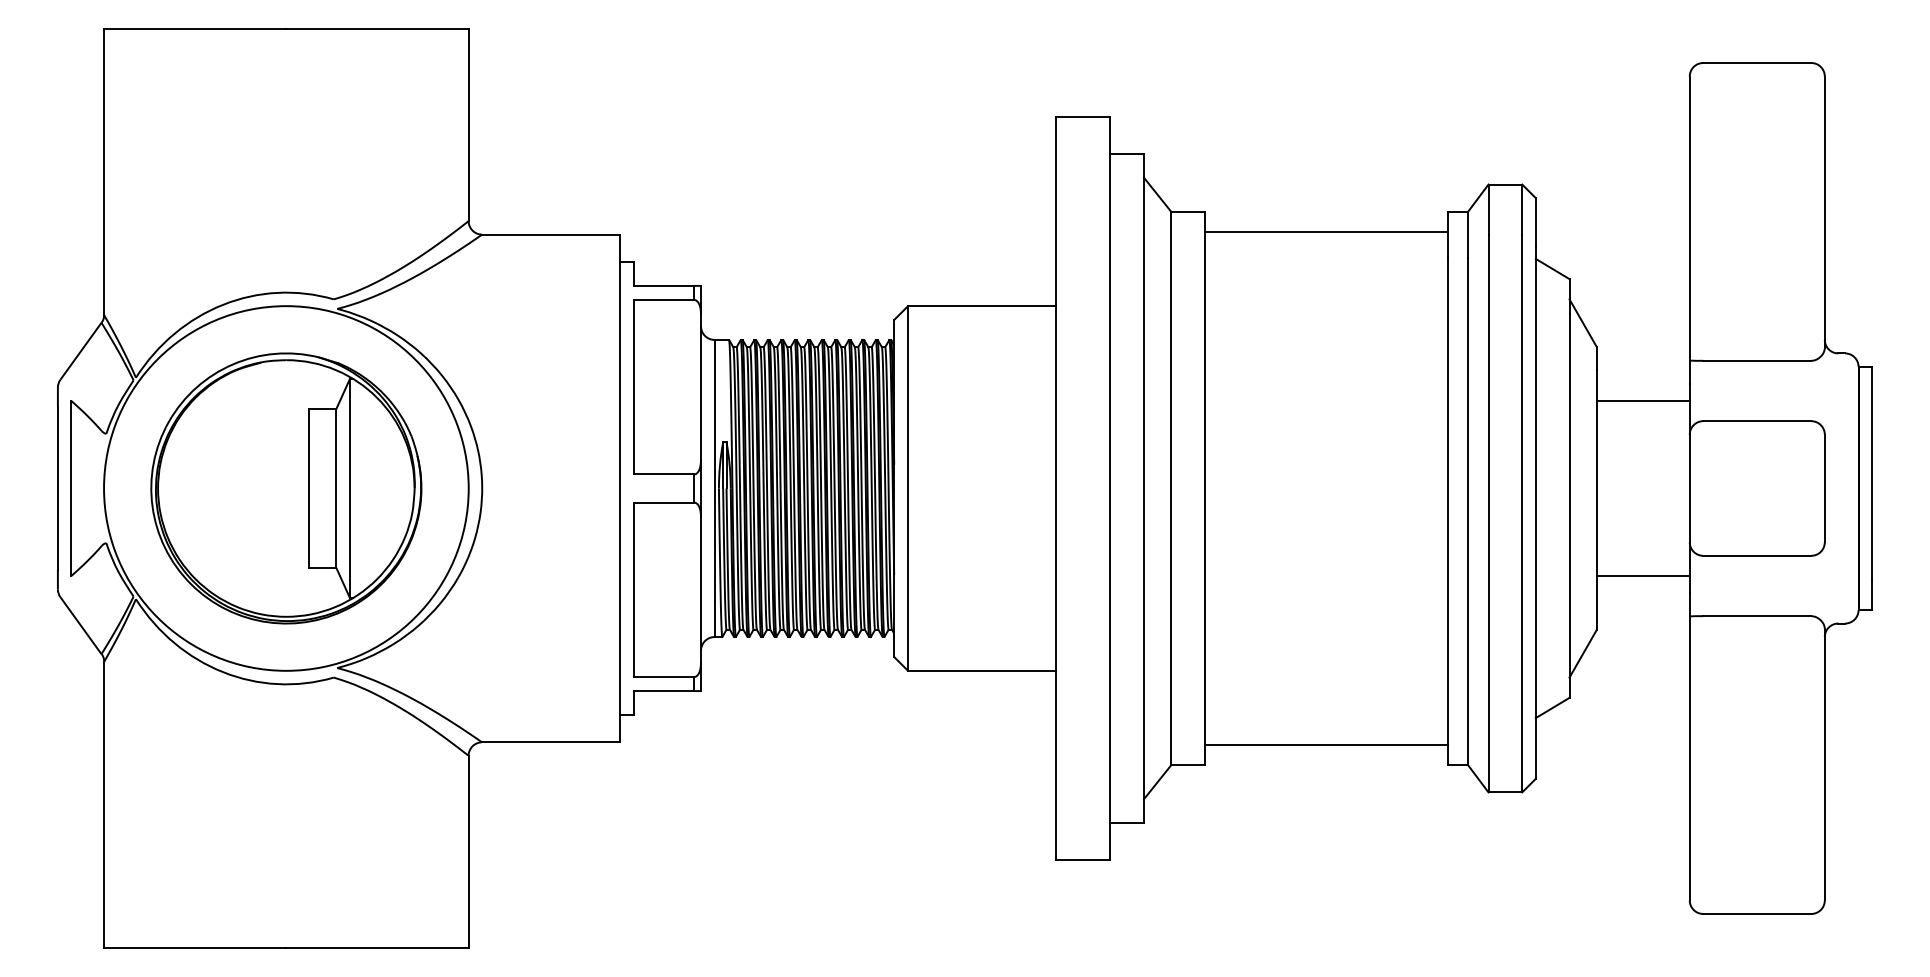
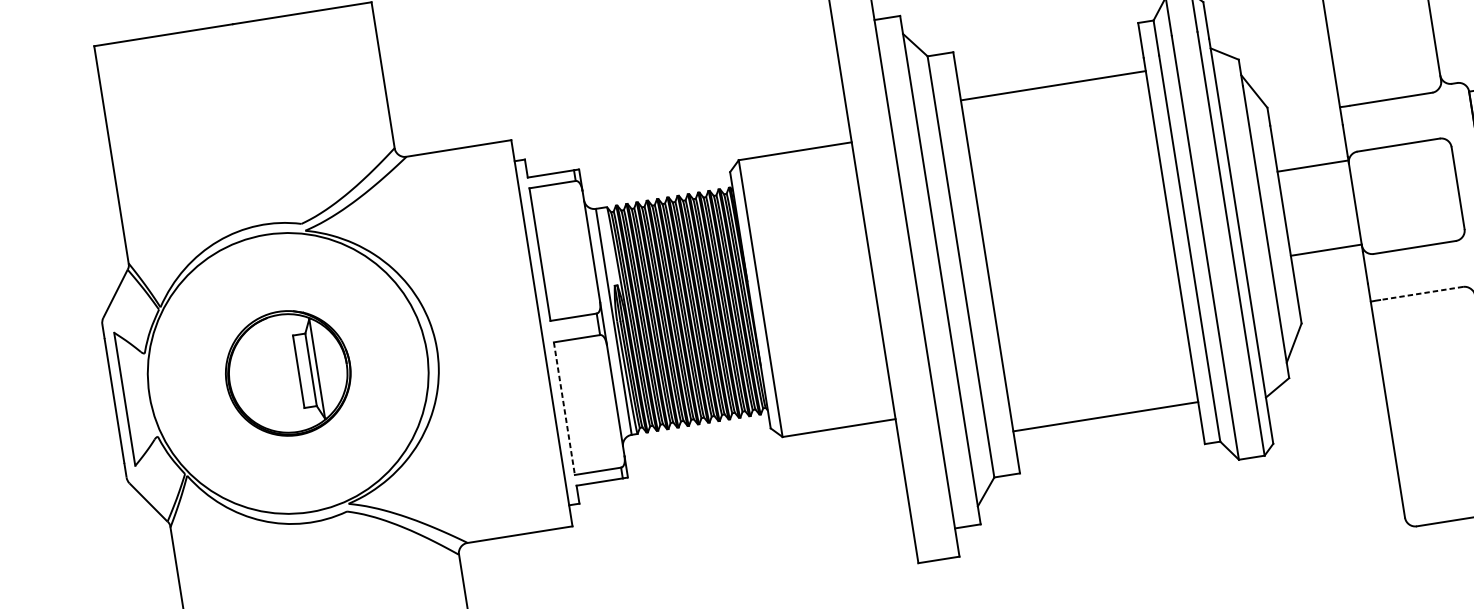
line: (1325, 231) -> (1052, 85), moved
line: (1642, 400) -> (1312, 166), moved
part: (286, 488) -> (288, 373), size x0.6
line: (1642, 576) -> (1325, 250), moved
line: (633, 590) -> (564, 409), solid -> dashed
line: (1756, 616) -> (1421, 293), solid -> dashed
line: (1325, 745) -> (1105, 417), moved

